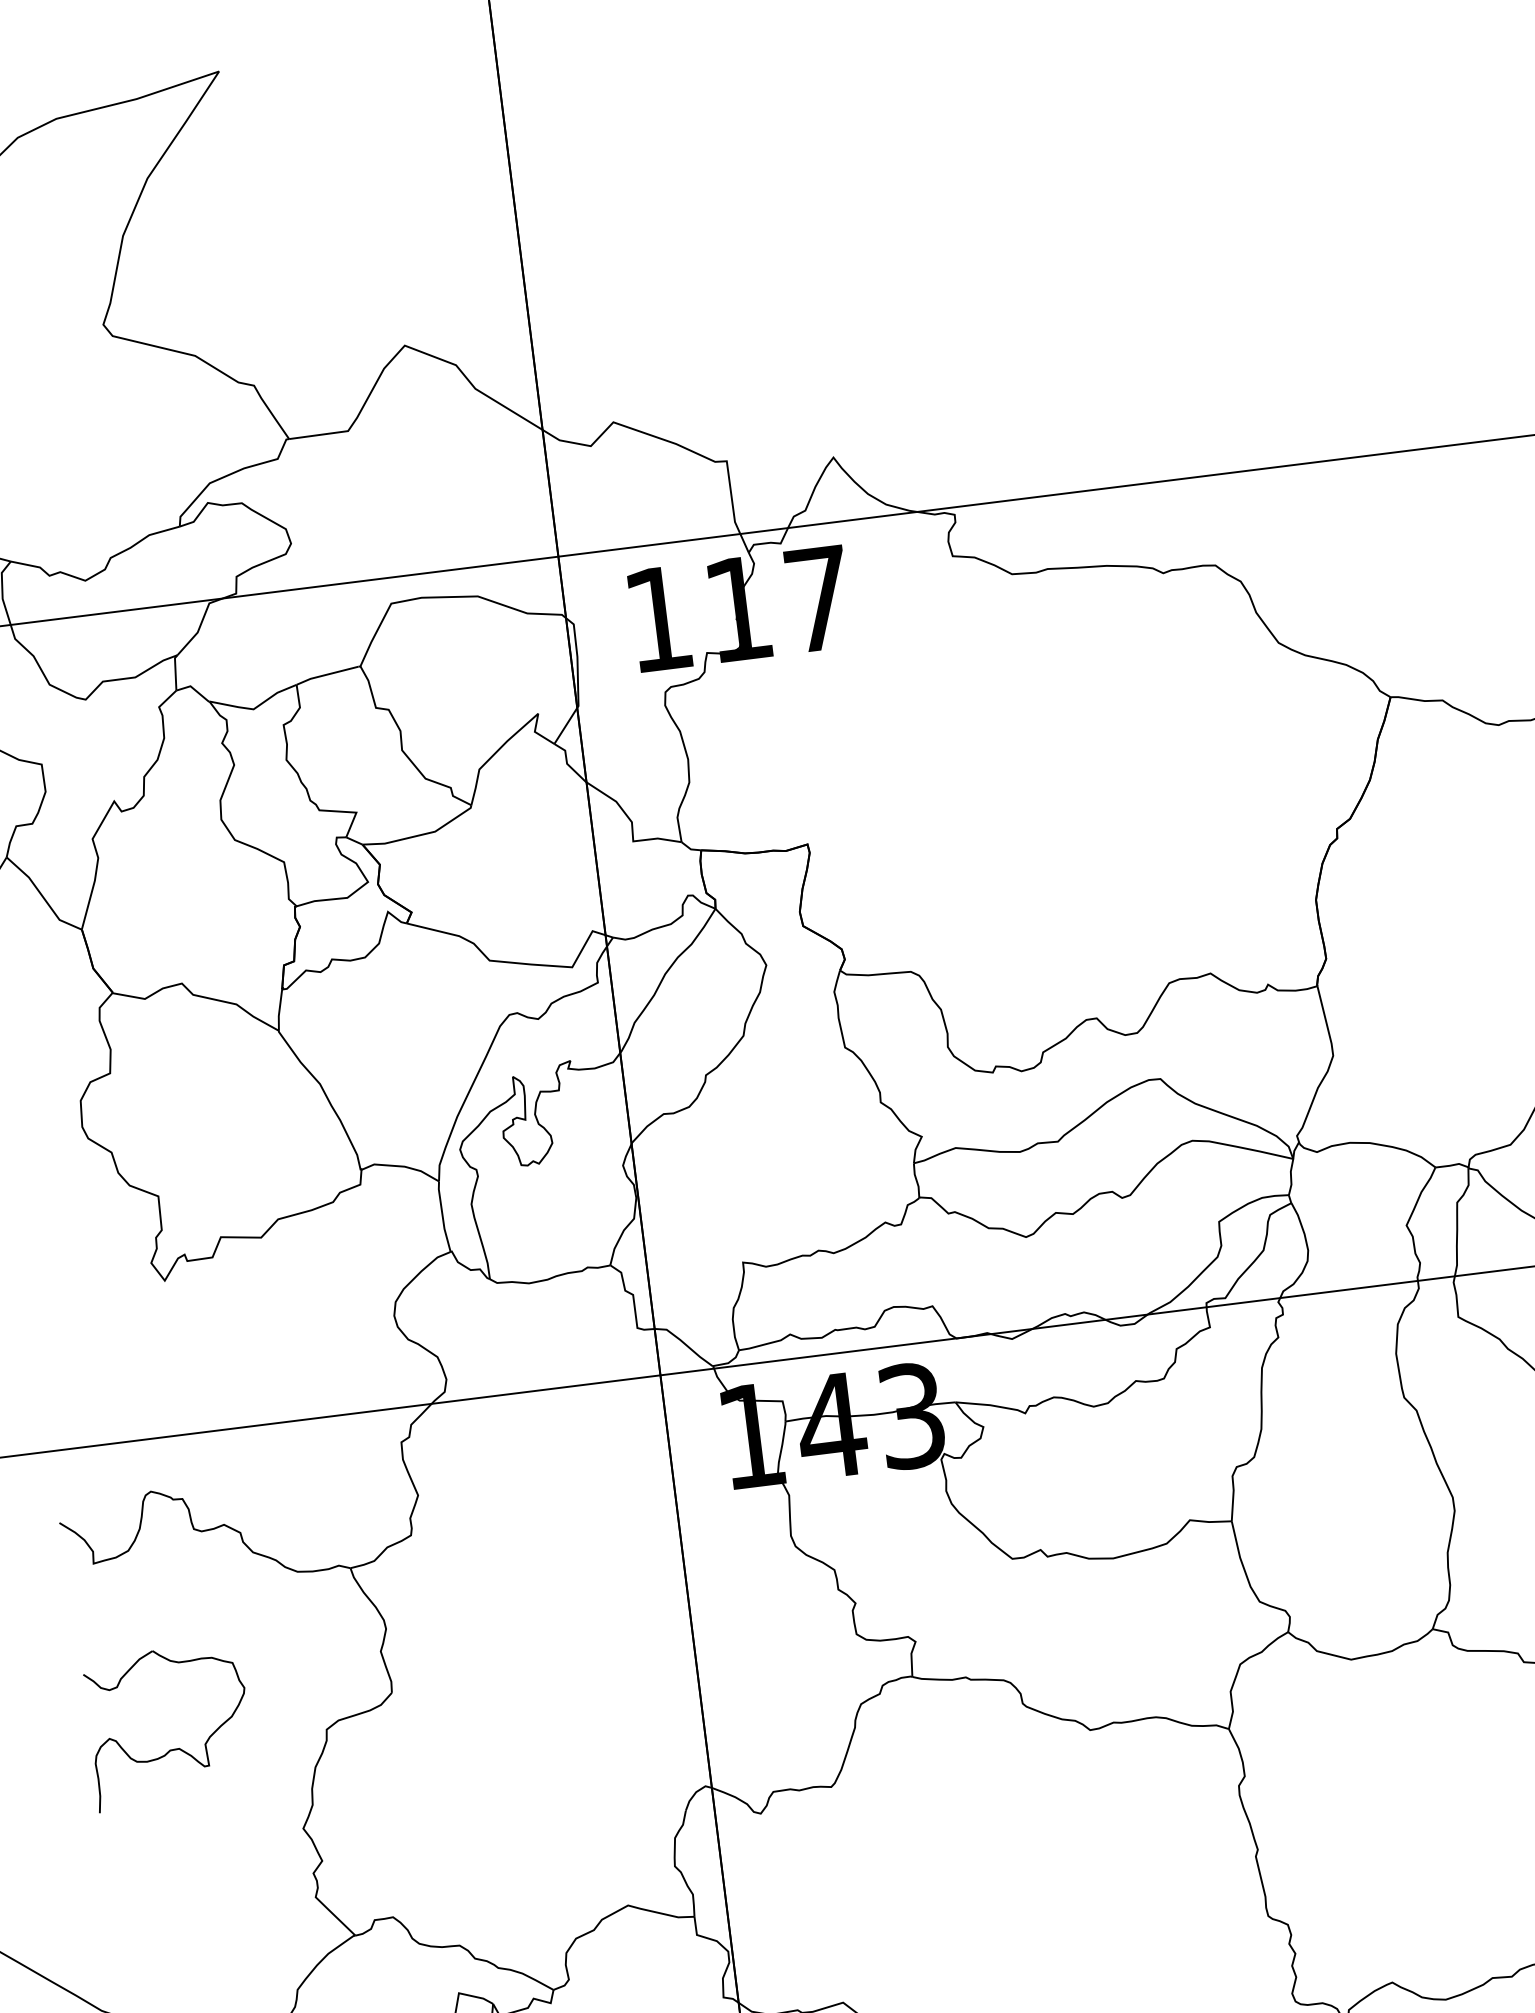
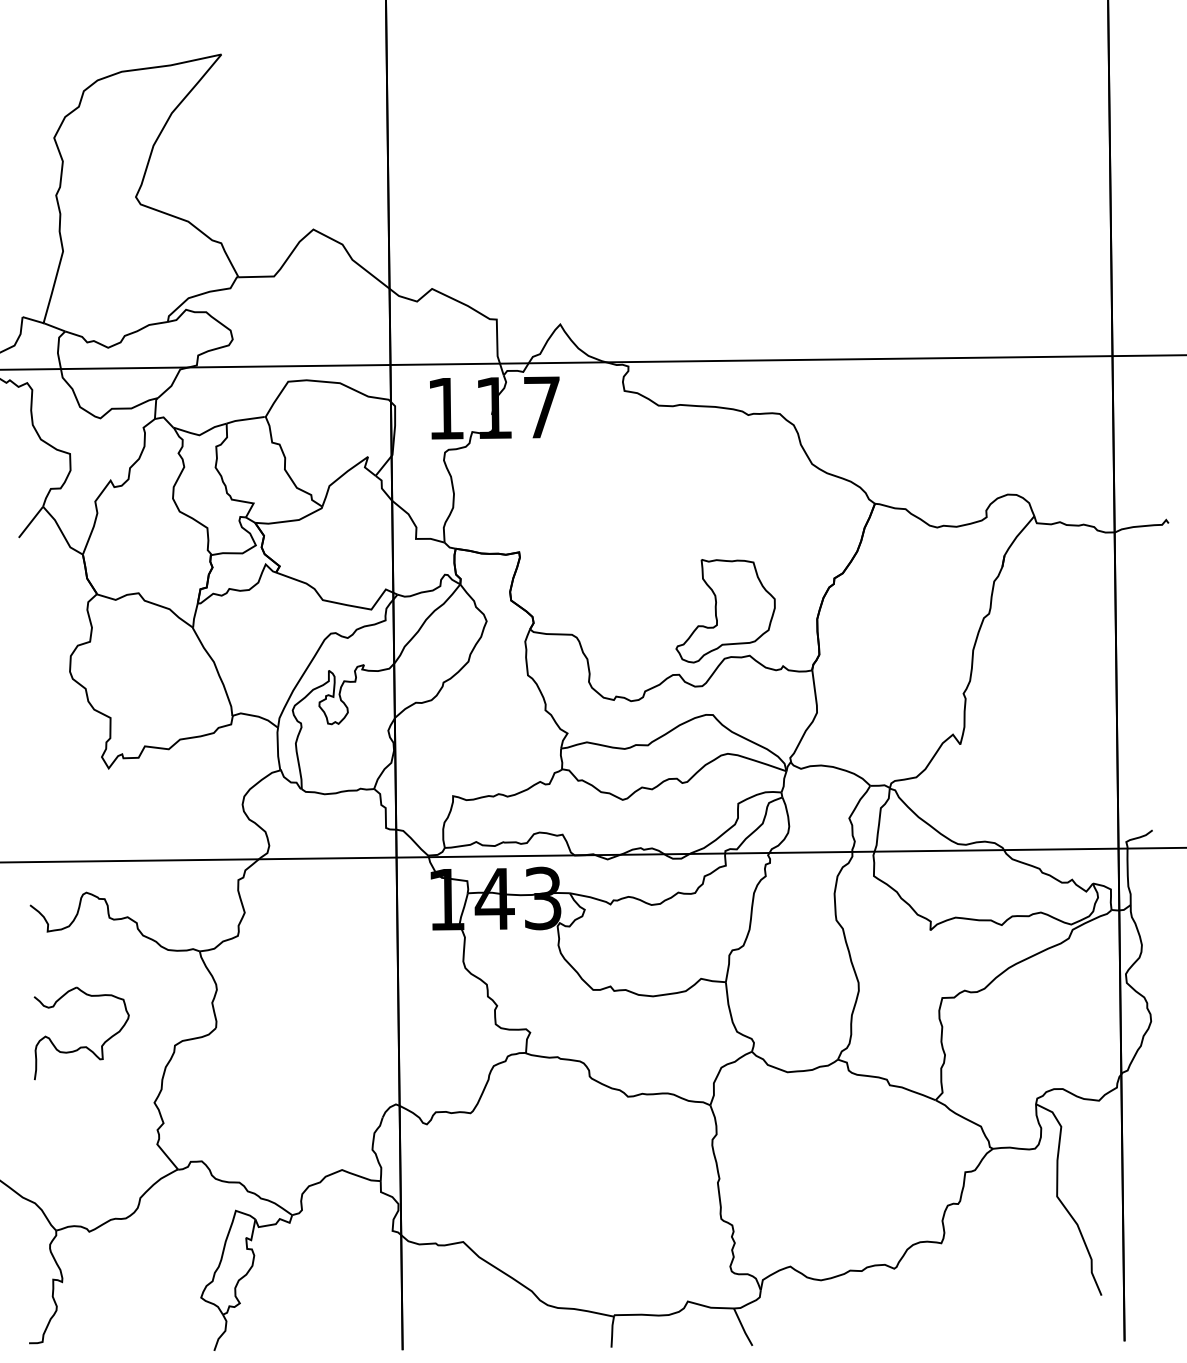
part: (1161, 904) -> (725, 611), added

